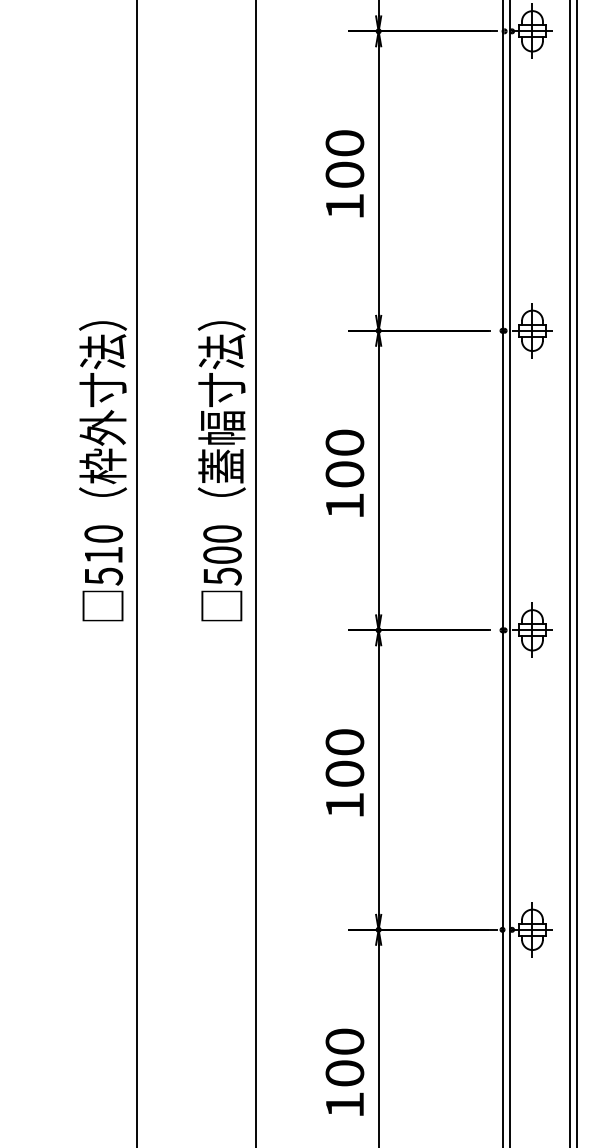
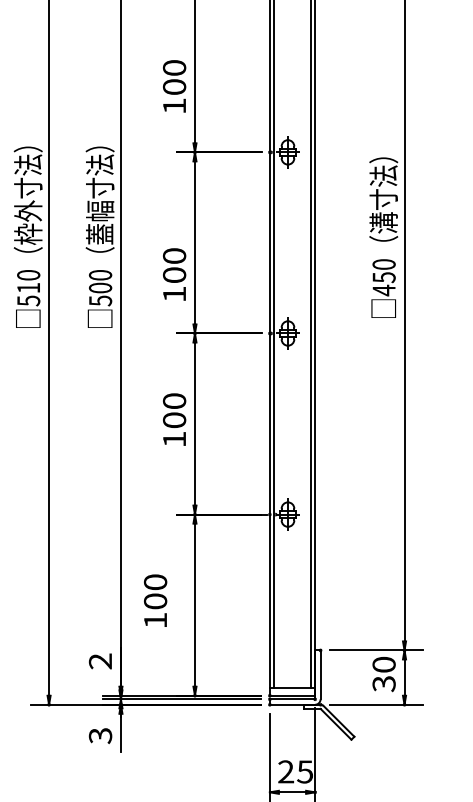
text: (344, 173) -> (174, 86), moved
text: (344, 473) -> (174, 274), moved
text: (344, 1071) -> (155, 600), moved

